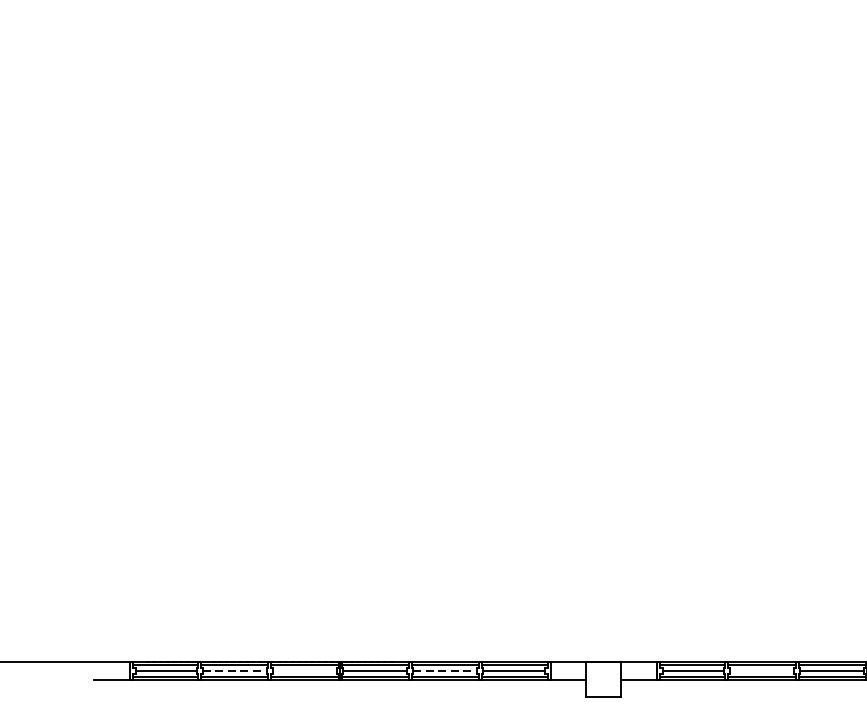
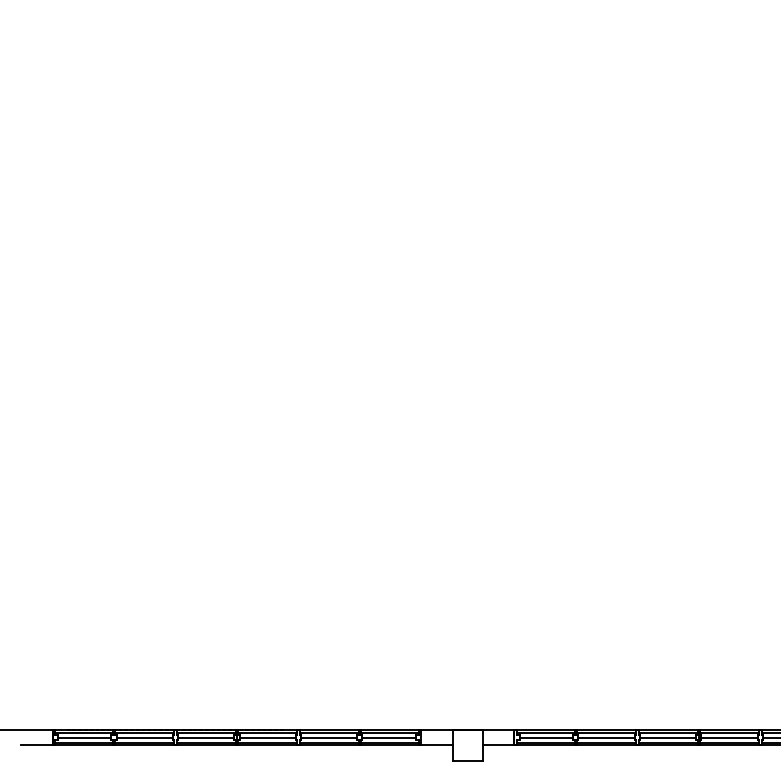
line: (235, 670) -> (145, 737), dashed -> solid
line: (305, 670) -> (206, 737), added
line: (445, 670) -> (329, 737), dashed -> solid
line: (761, 670) -> (606, 737), added

